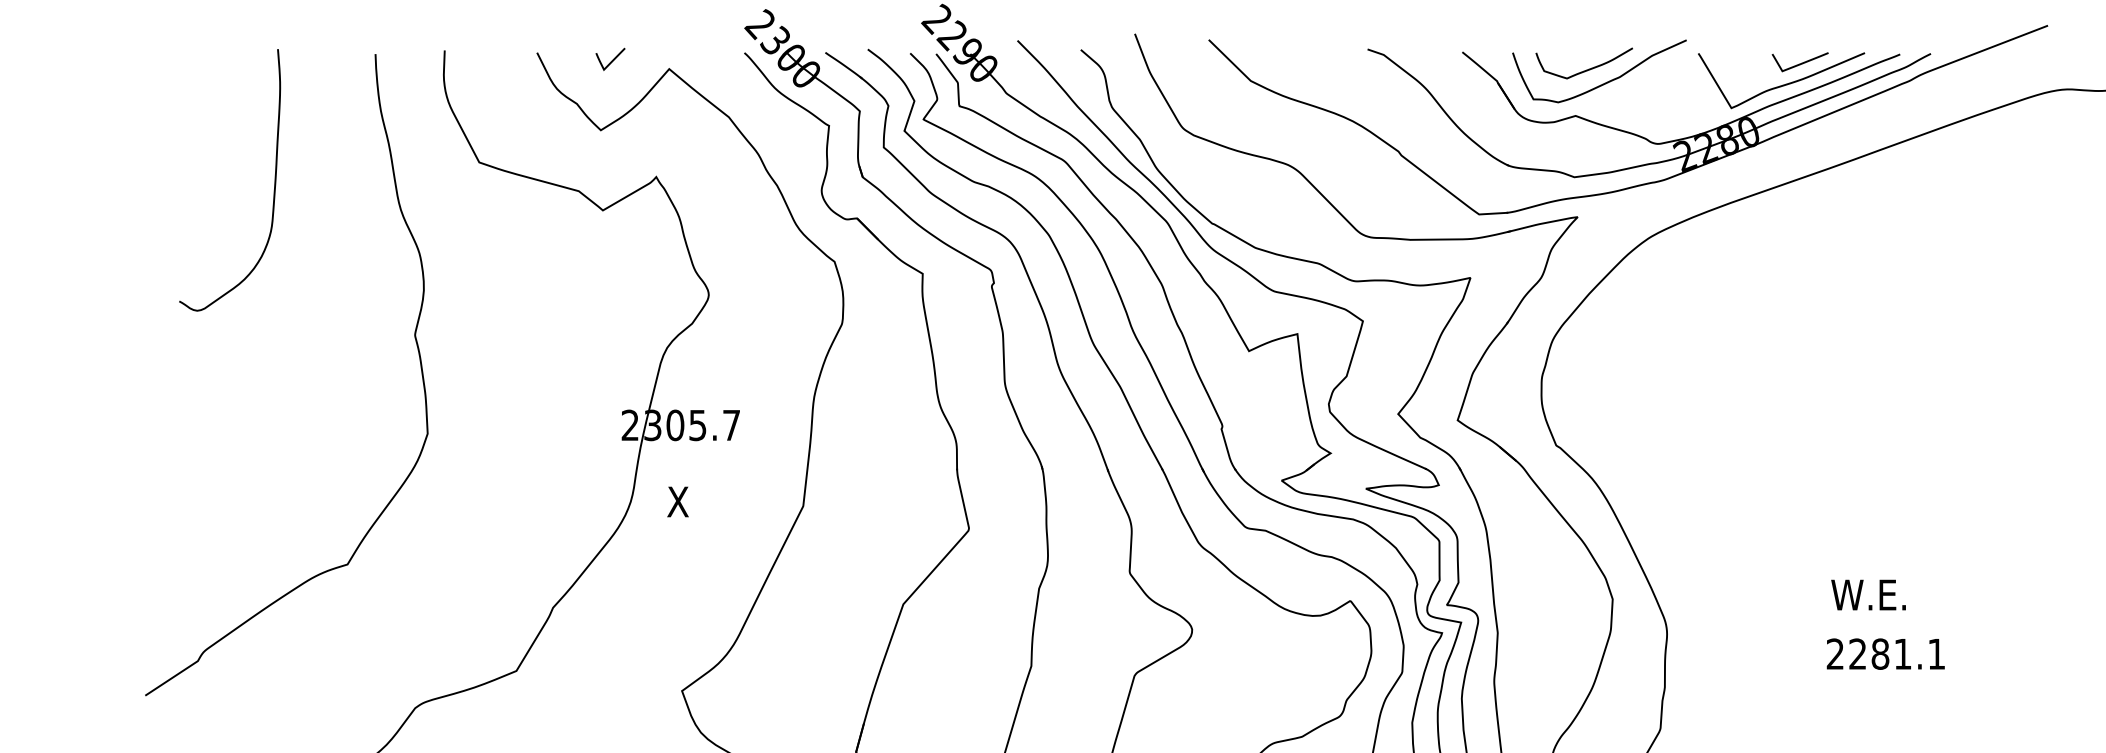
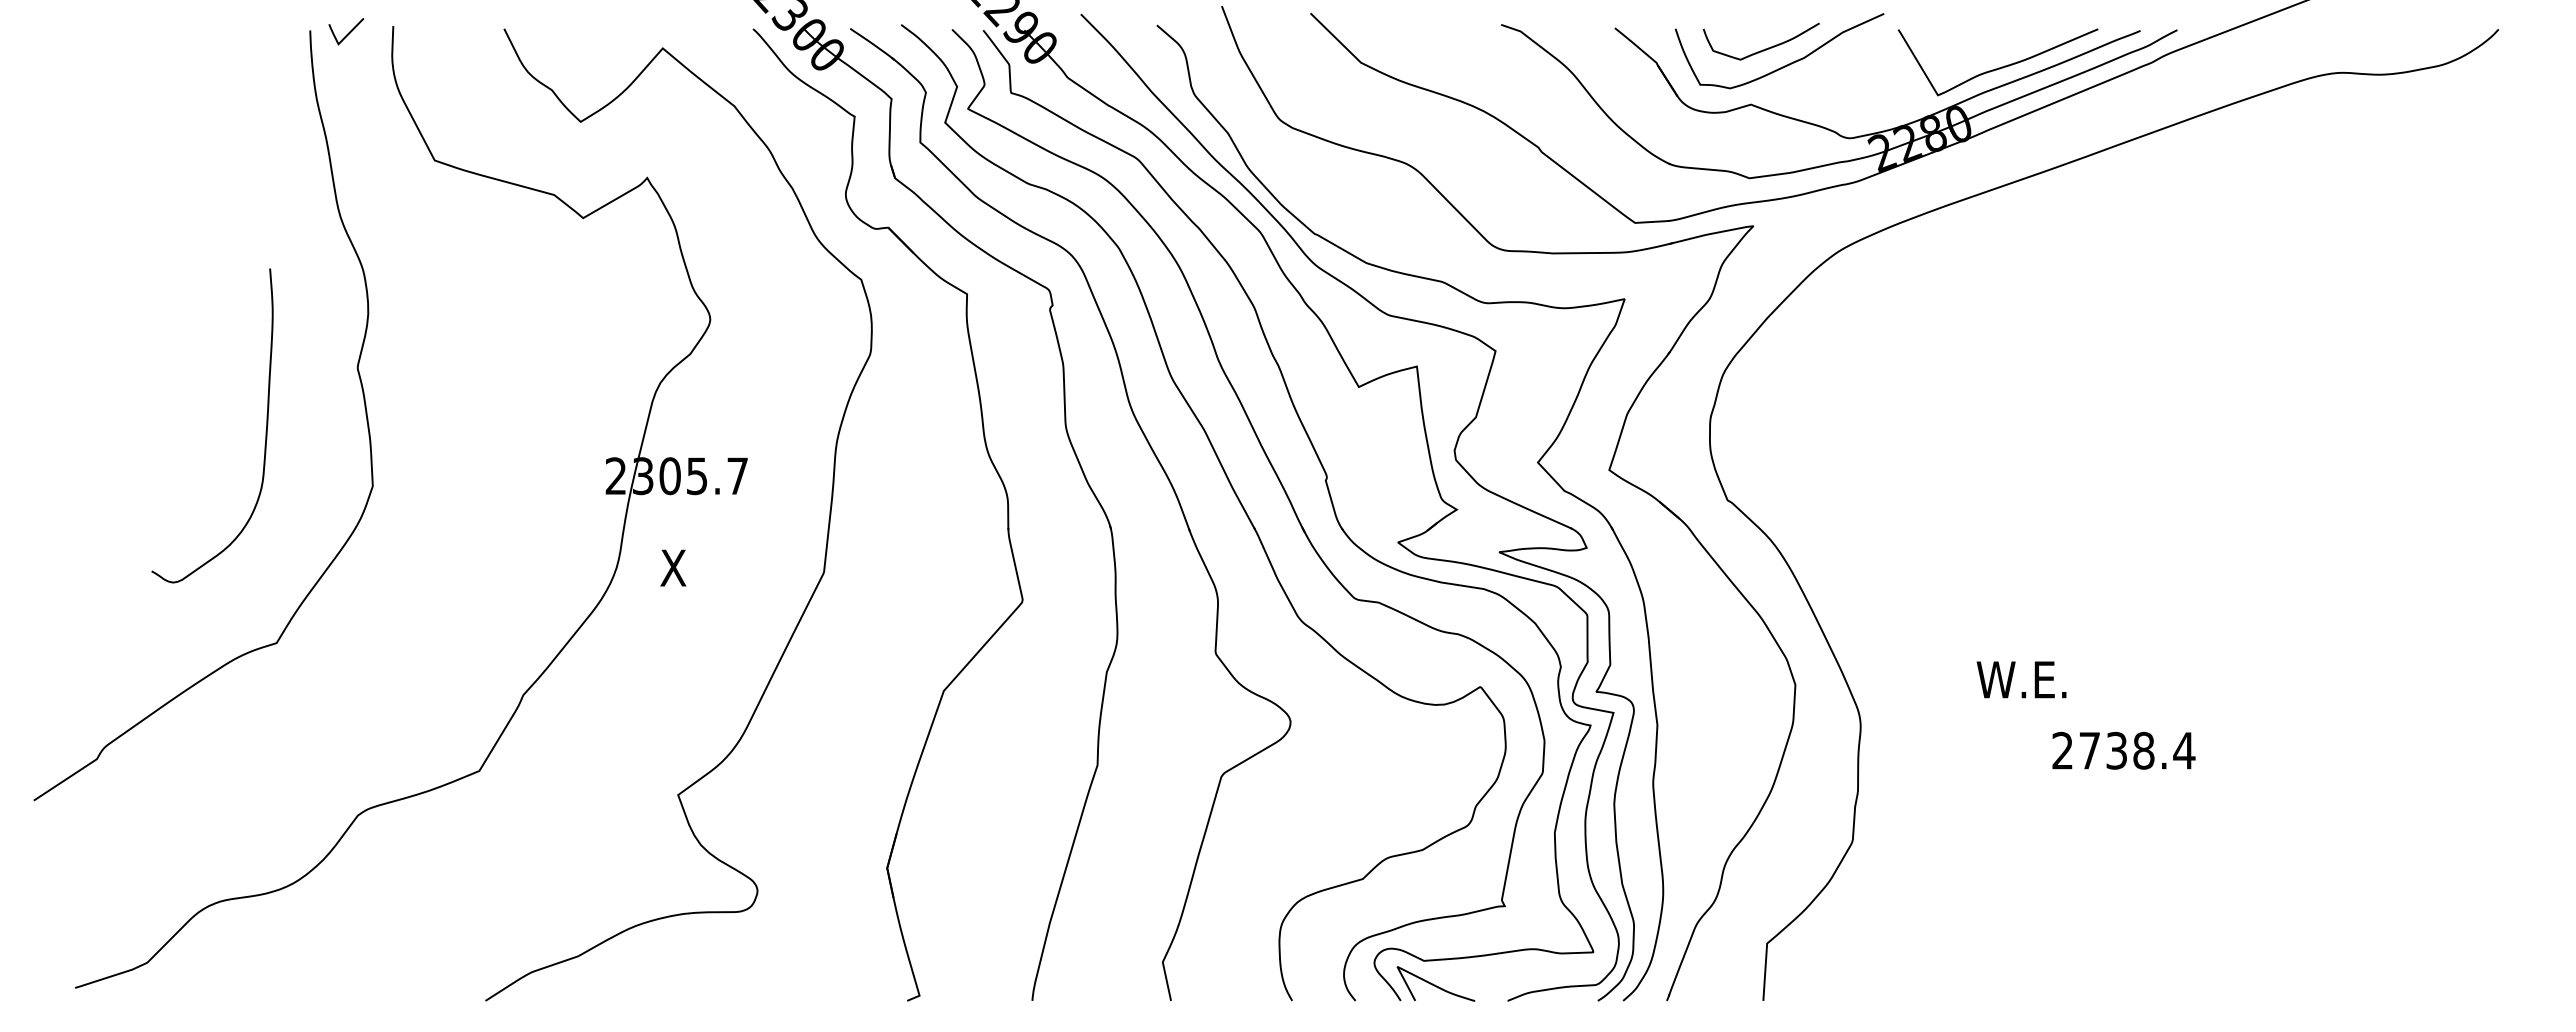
line: (612, 59) -> (348, 32), moved
curve: (1800, 63) -> (2020, 41), removed
curve: (274, 184) -> (265, 430), moved
text: (1868, 594) -> (2021, 679), moved
text: (1897, 653) -> (2137, 750), 2281.1 -> 2738.4

